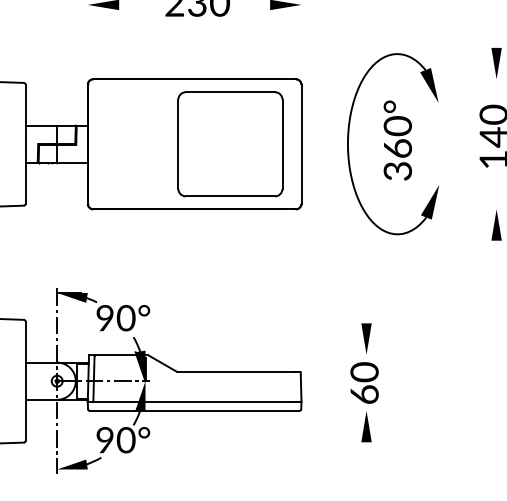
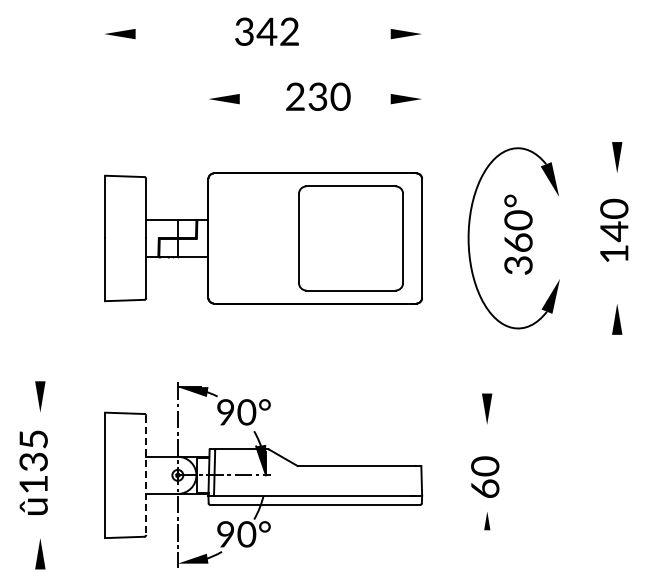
part: (366, 338) -> (487, 408), moved
line: (25, 381) -> (146, 475), solid -> dashed
fill: (140, 396) -> (261, 490), removed
part: (366, 426) -> (487, 520), size x0.6

